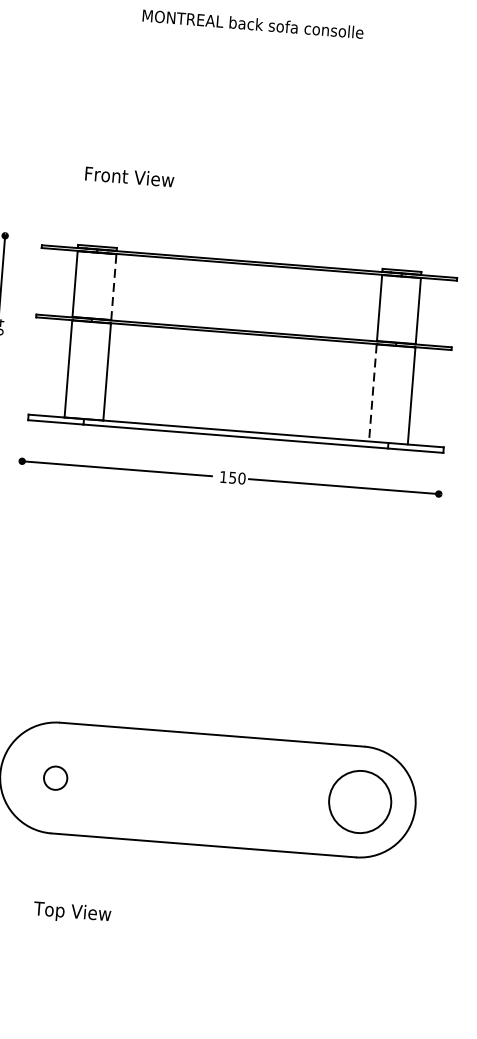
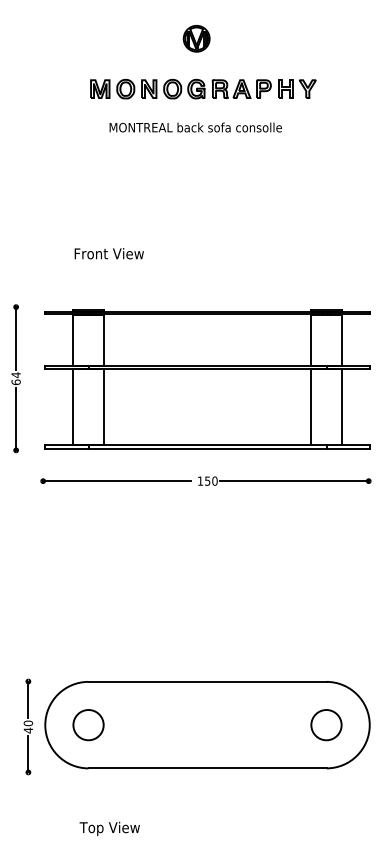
line: (113, 287) -> (103, 340), dashed -> solid
line: (373, 392) -> (311, 406), dashed -> solid
circle: (55, 778) -> (88, 725), size x1.67
circle: (360, 802) -> (326, 725), size x0.62

